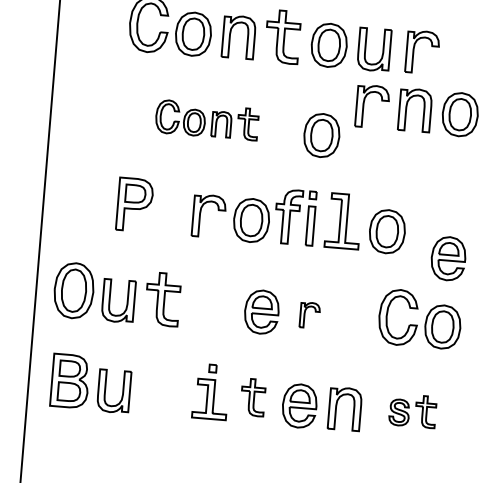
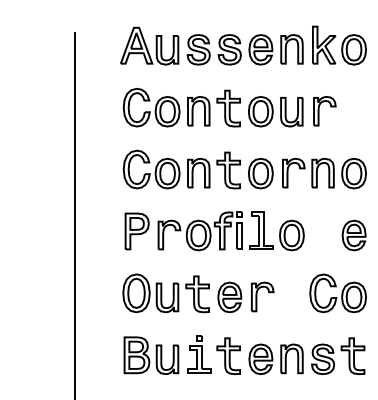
part: (417, 110) -> (324, 173), moved
part: (206, 120) -> (181, 169), size x1.67
part: (298, 218) -> (230, 231), moved
part: (447, 258) -> (353, 235), moved
part: (116, 294) -> (165, 293), moved
part: (309, 314) -> (262, 296), size x1.67
part: (91, 383) -> (151, 355), moved
part: (252, 396) -> (228, 355), size x1.43
part: (413, 411) -> (338, 356), size x1.67

